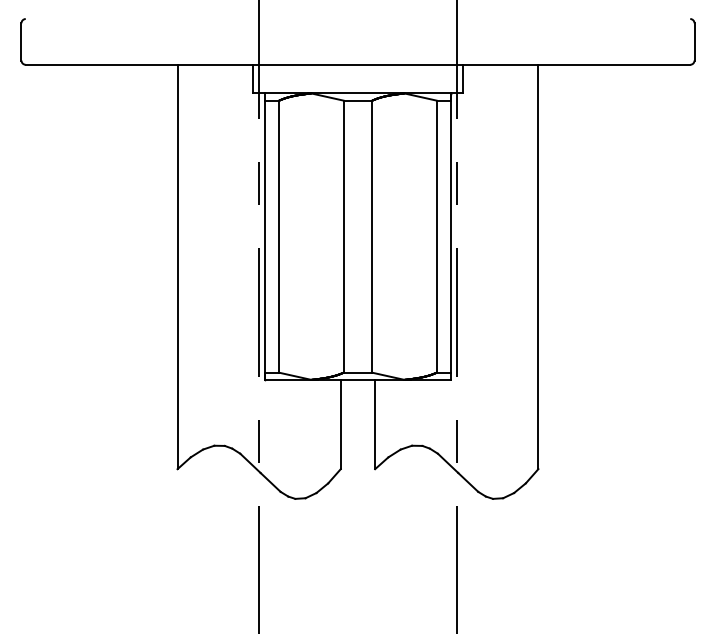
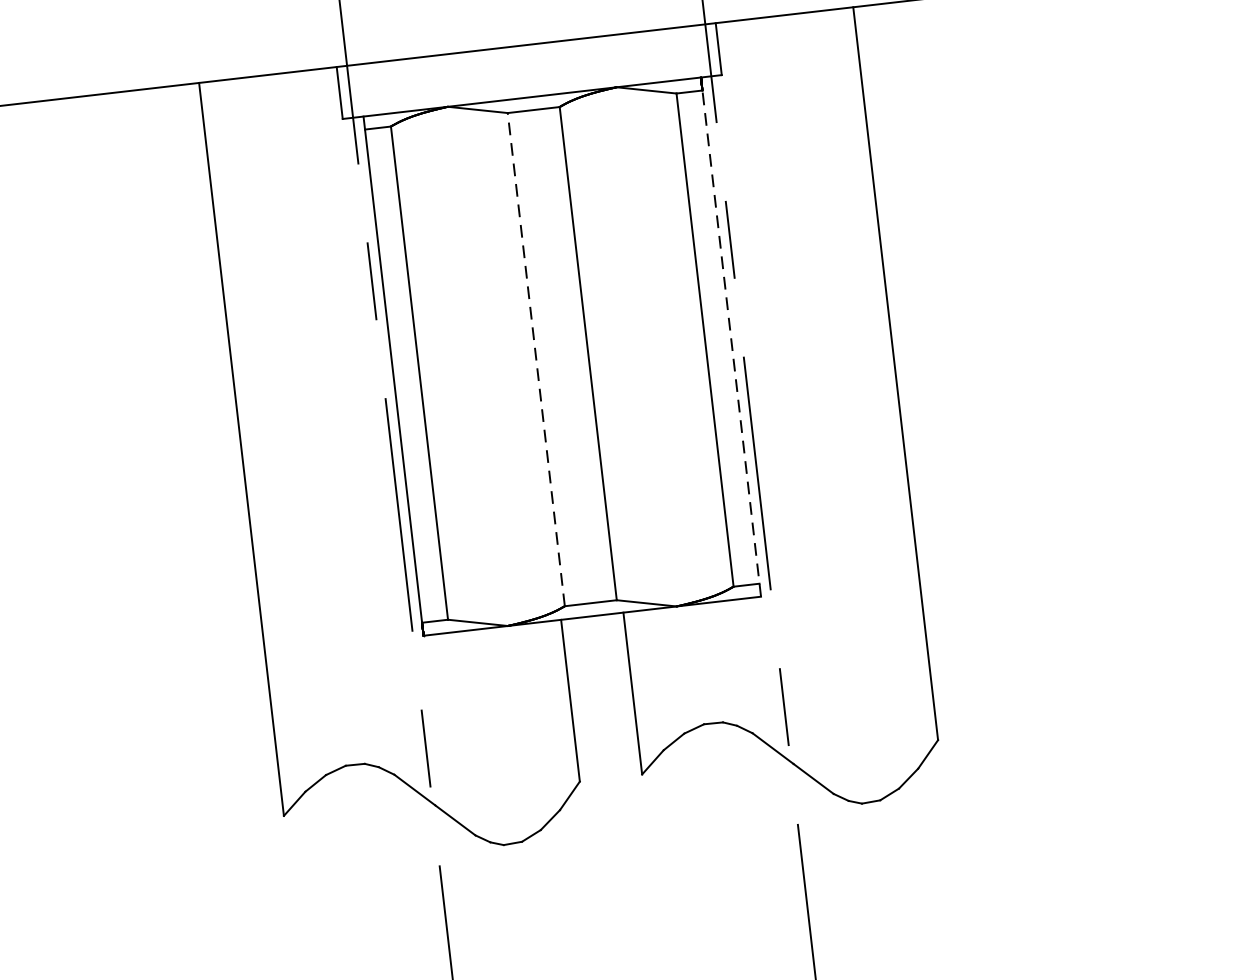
line: (343, 236) -> (535, 359), solid -> dashed
line: (451, 240) -> (732, 343), solid -> dashed

